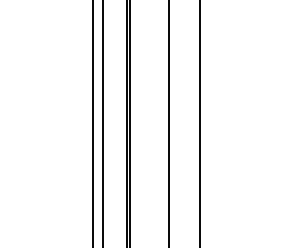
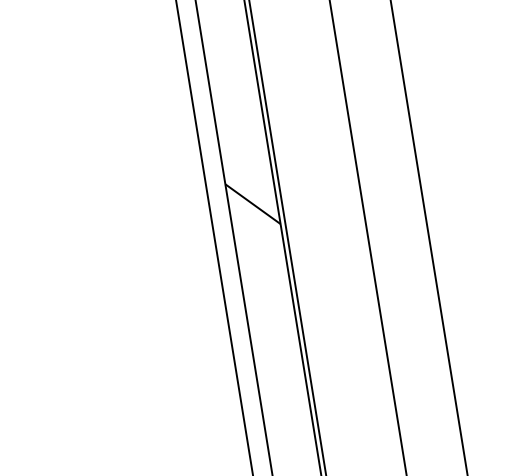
hatch: (115, 88) -> (253, 204), added

